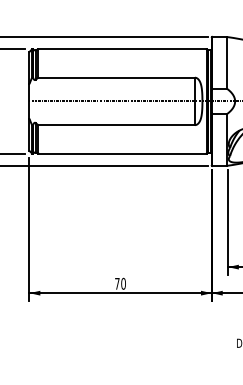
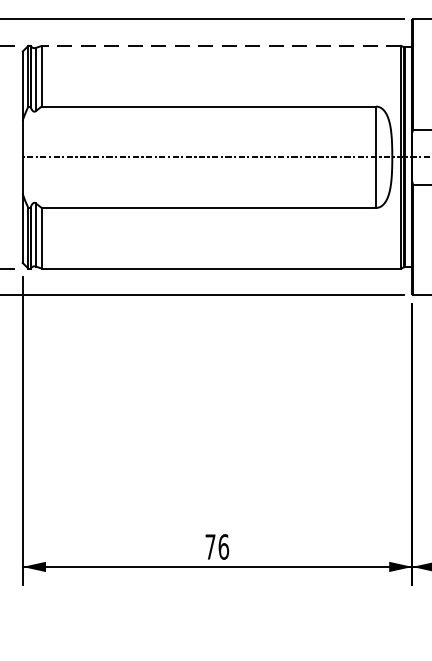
line: (122, 49) -> (221, 46), solid -> dashed
text: (123, 283) -> (223, 546), 70 -> 76

